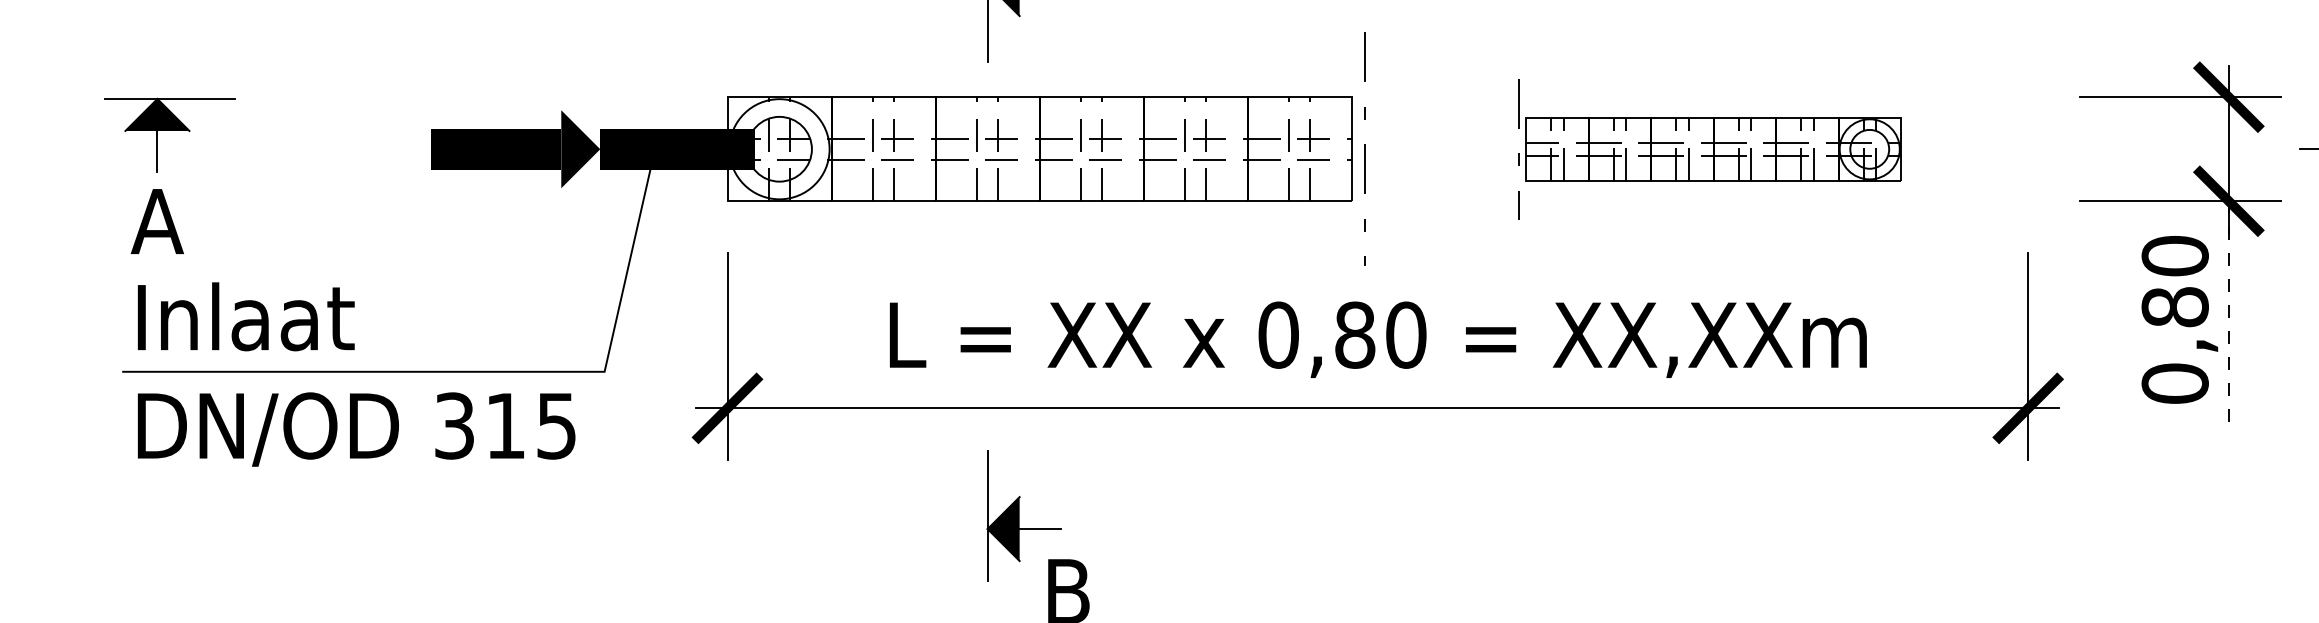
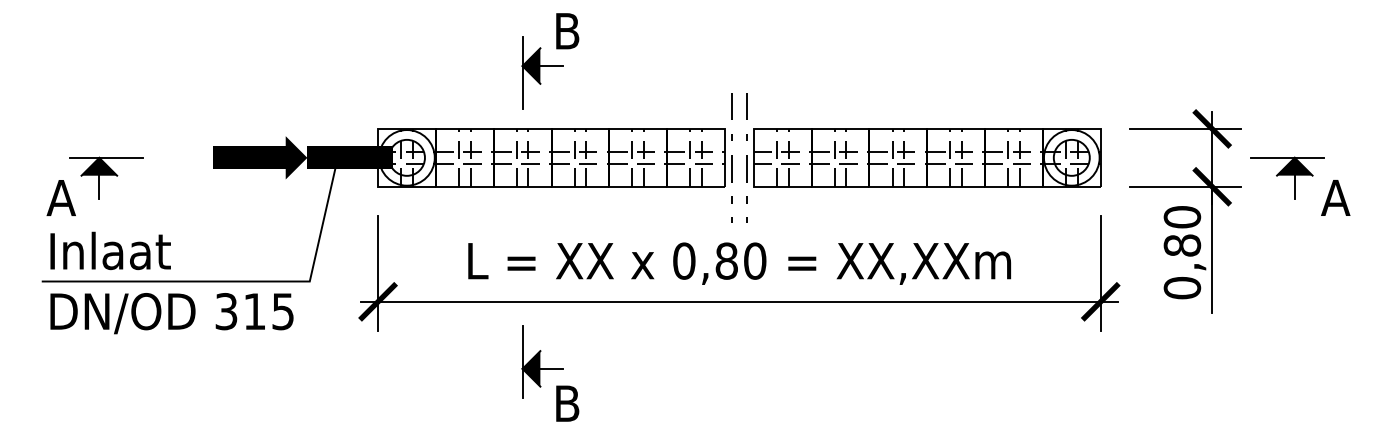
part: (170, 134) -> (106, 177), moved
part: (1709, 148) -> (923, 157), size x1.67
line: (2229, 315) -> (1212, 250), dashed -> solid

